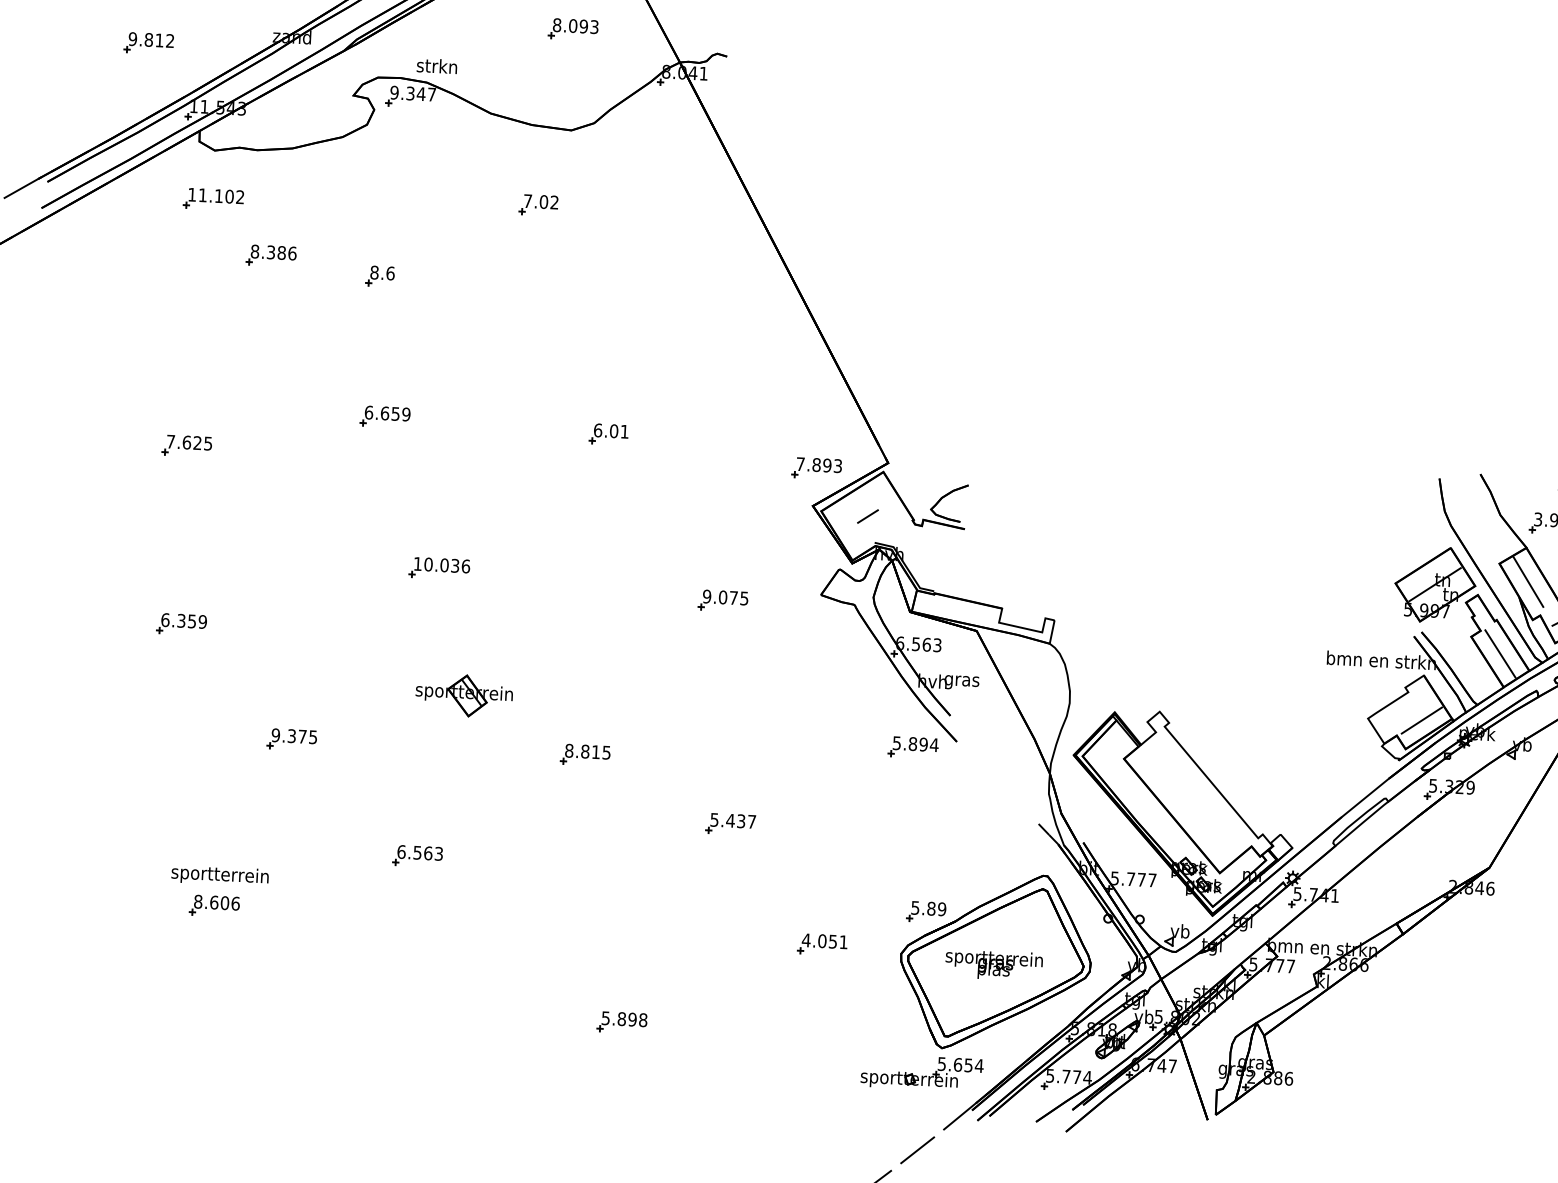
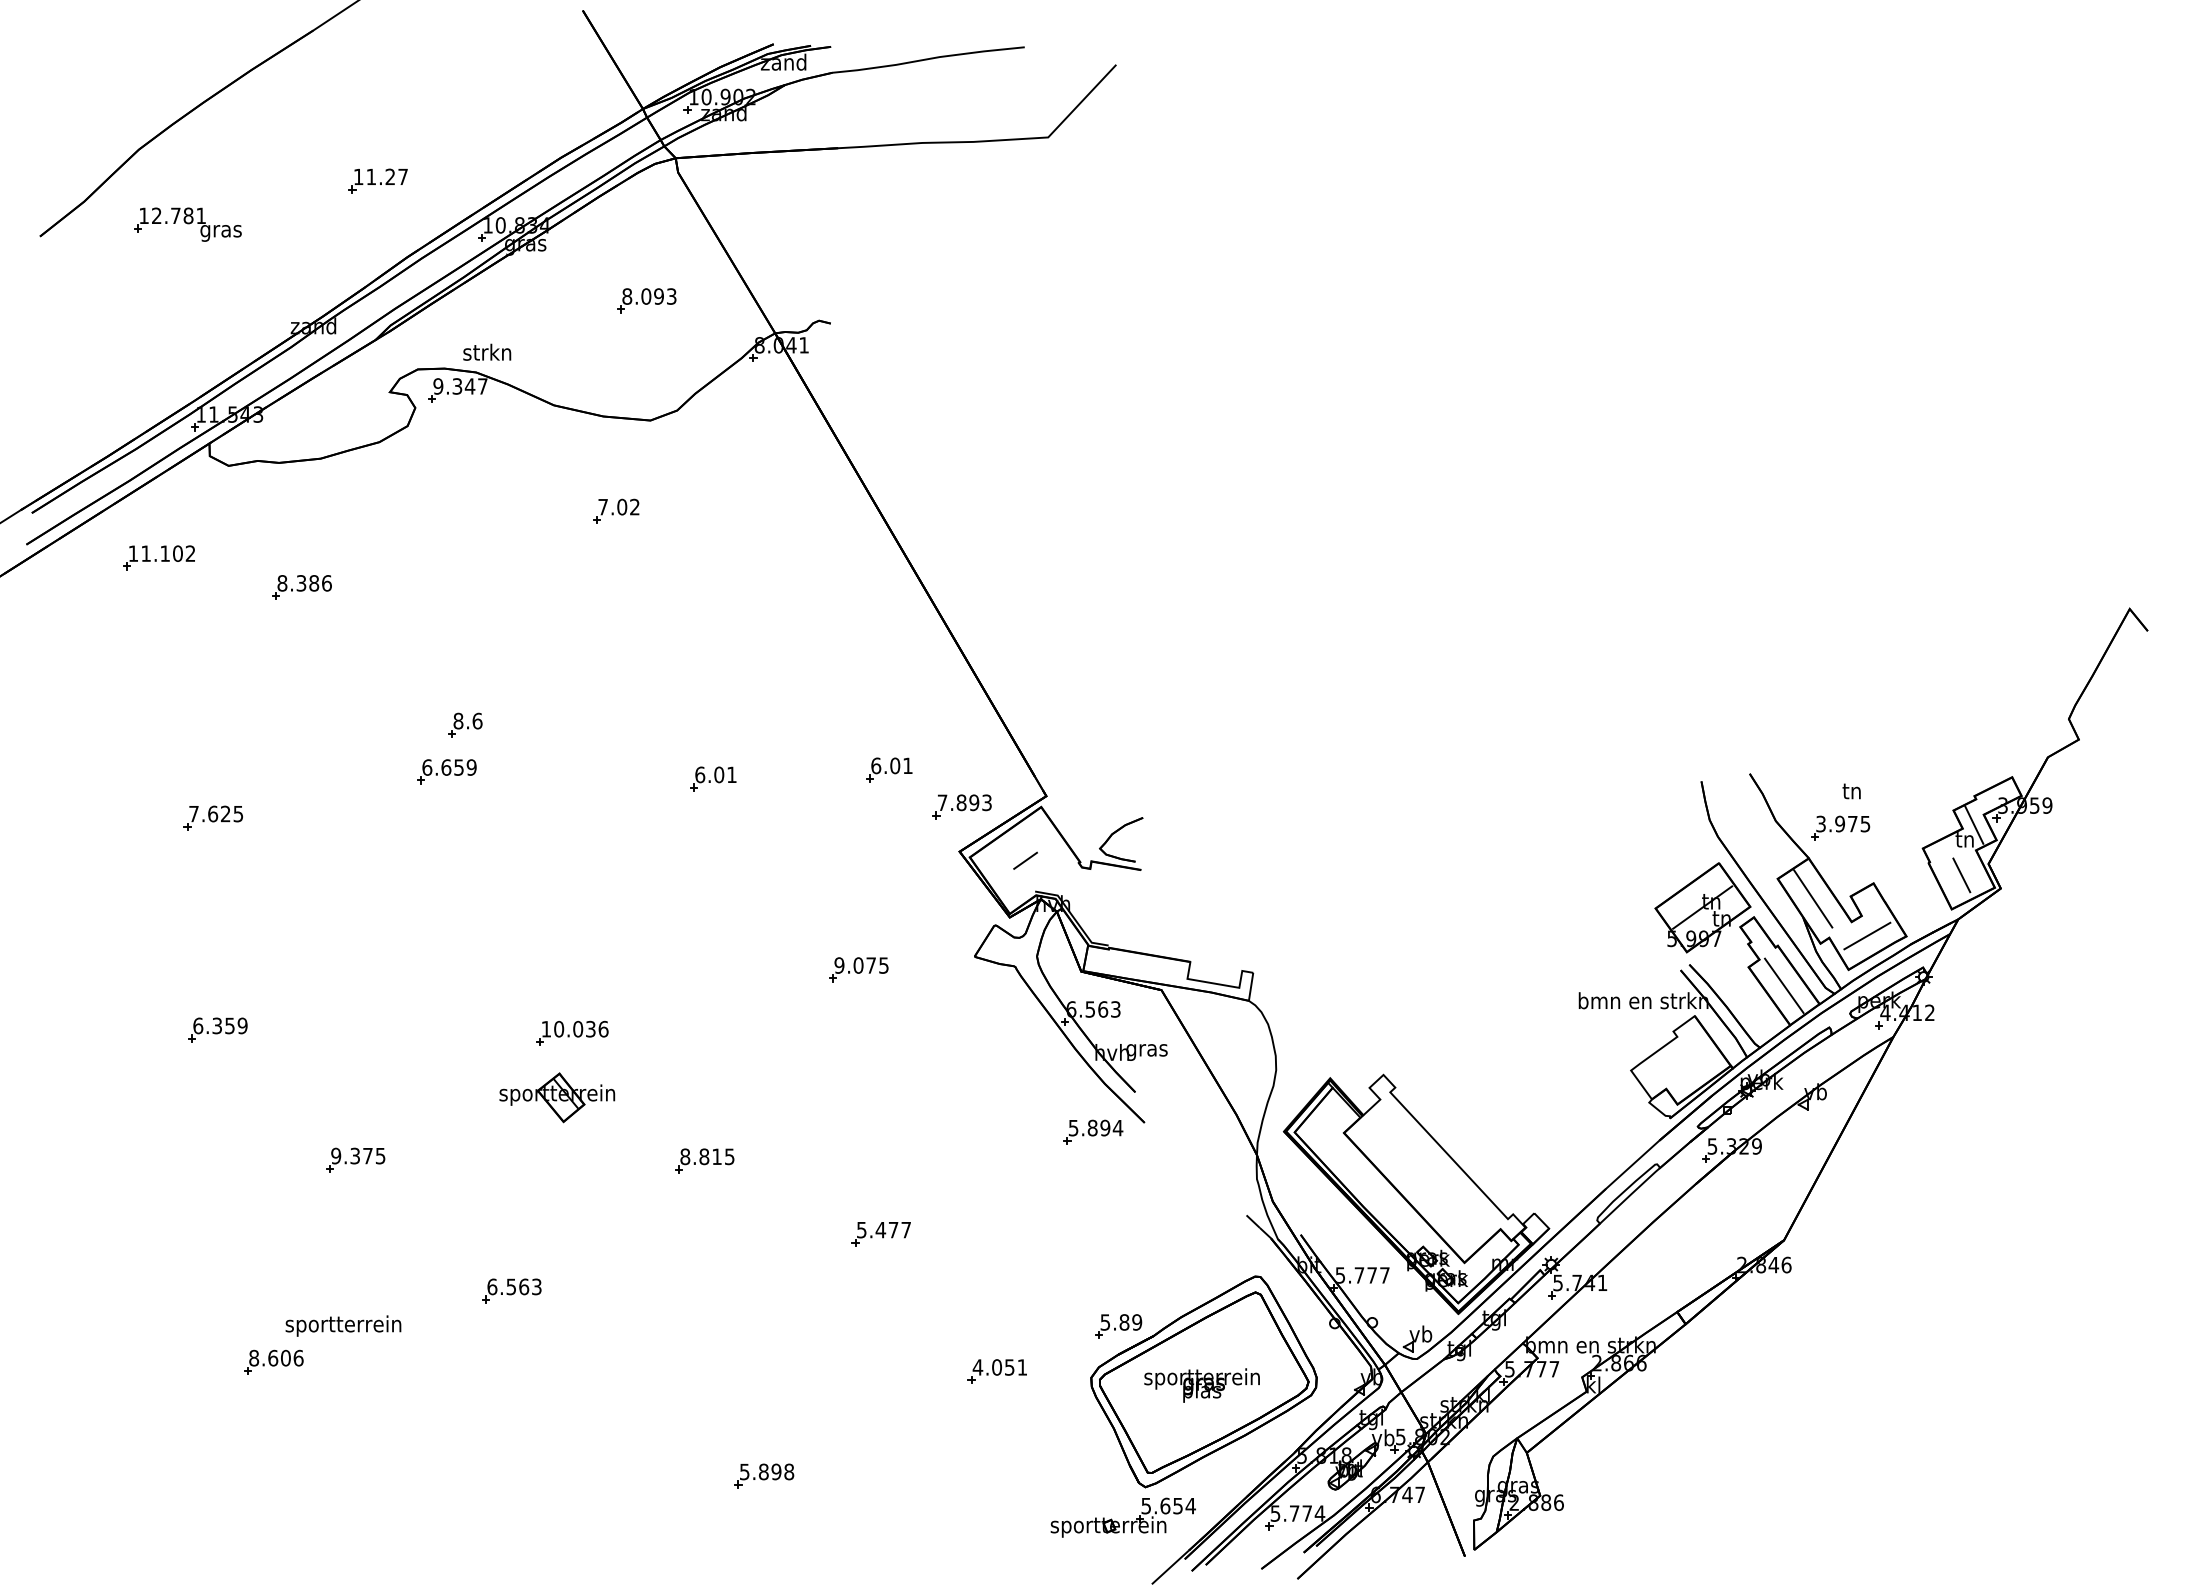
part: (148, 43) -> (143, 342), removed
part: (213, 199) -> (158, 557), moved
part: (380, 275) -> (465, 724), moved
part: (757, 433) -> (889, 769), added
part: (439, 567) -> (572, 1032), moved
line: (1422, 720) -> (1695, 1069), removed
text: (741, 820) -> (893, 1229), 5.437 -> 5.477
text: (220, 875) -> (343, 1325), moved

